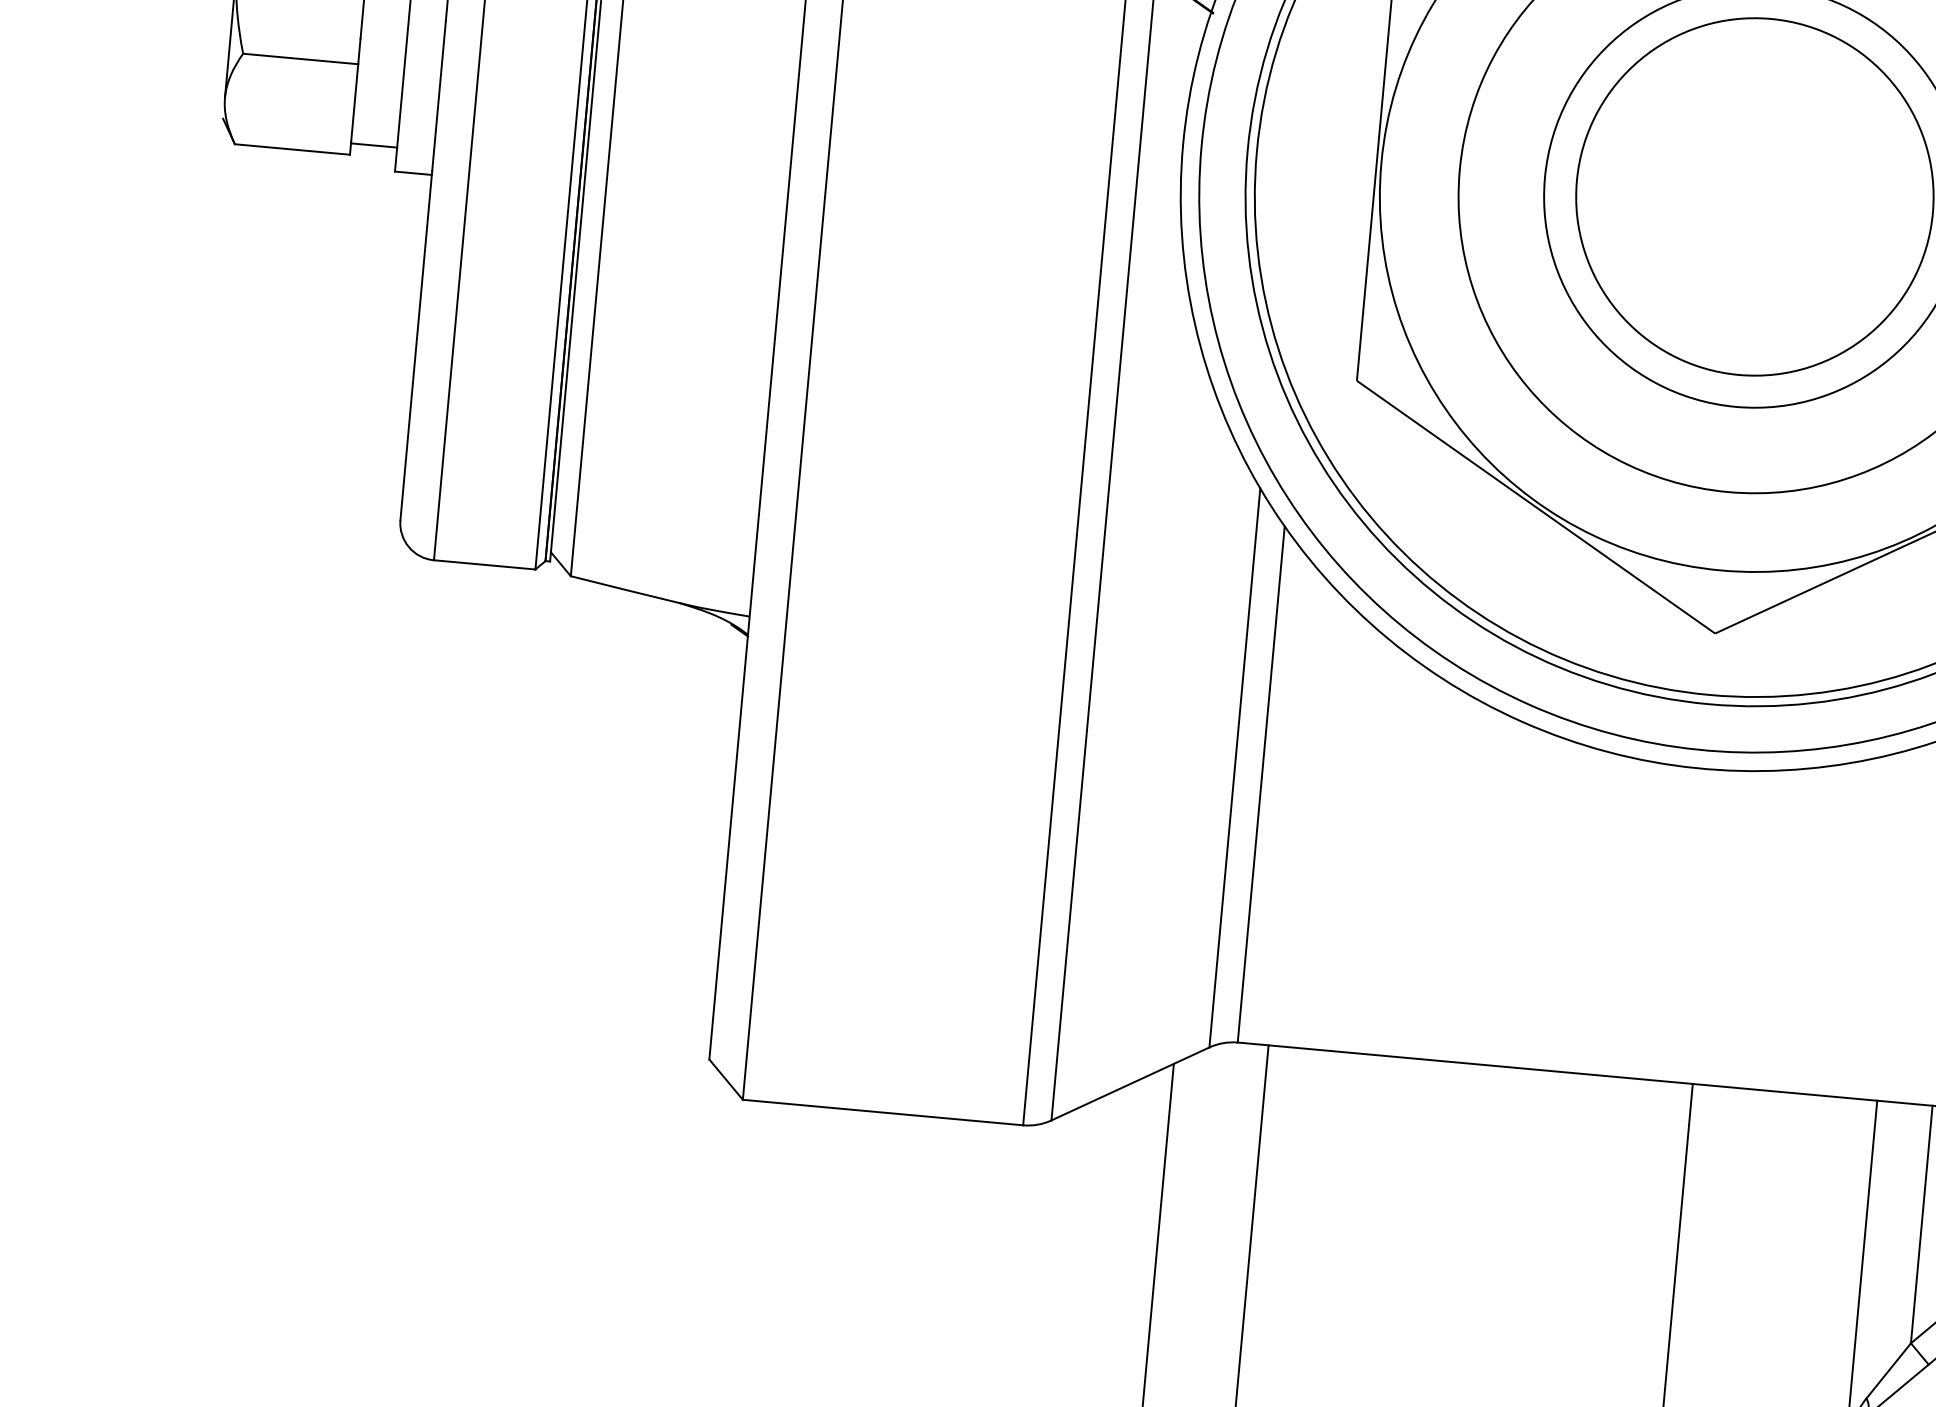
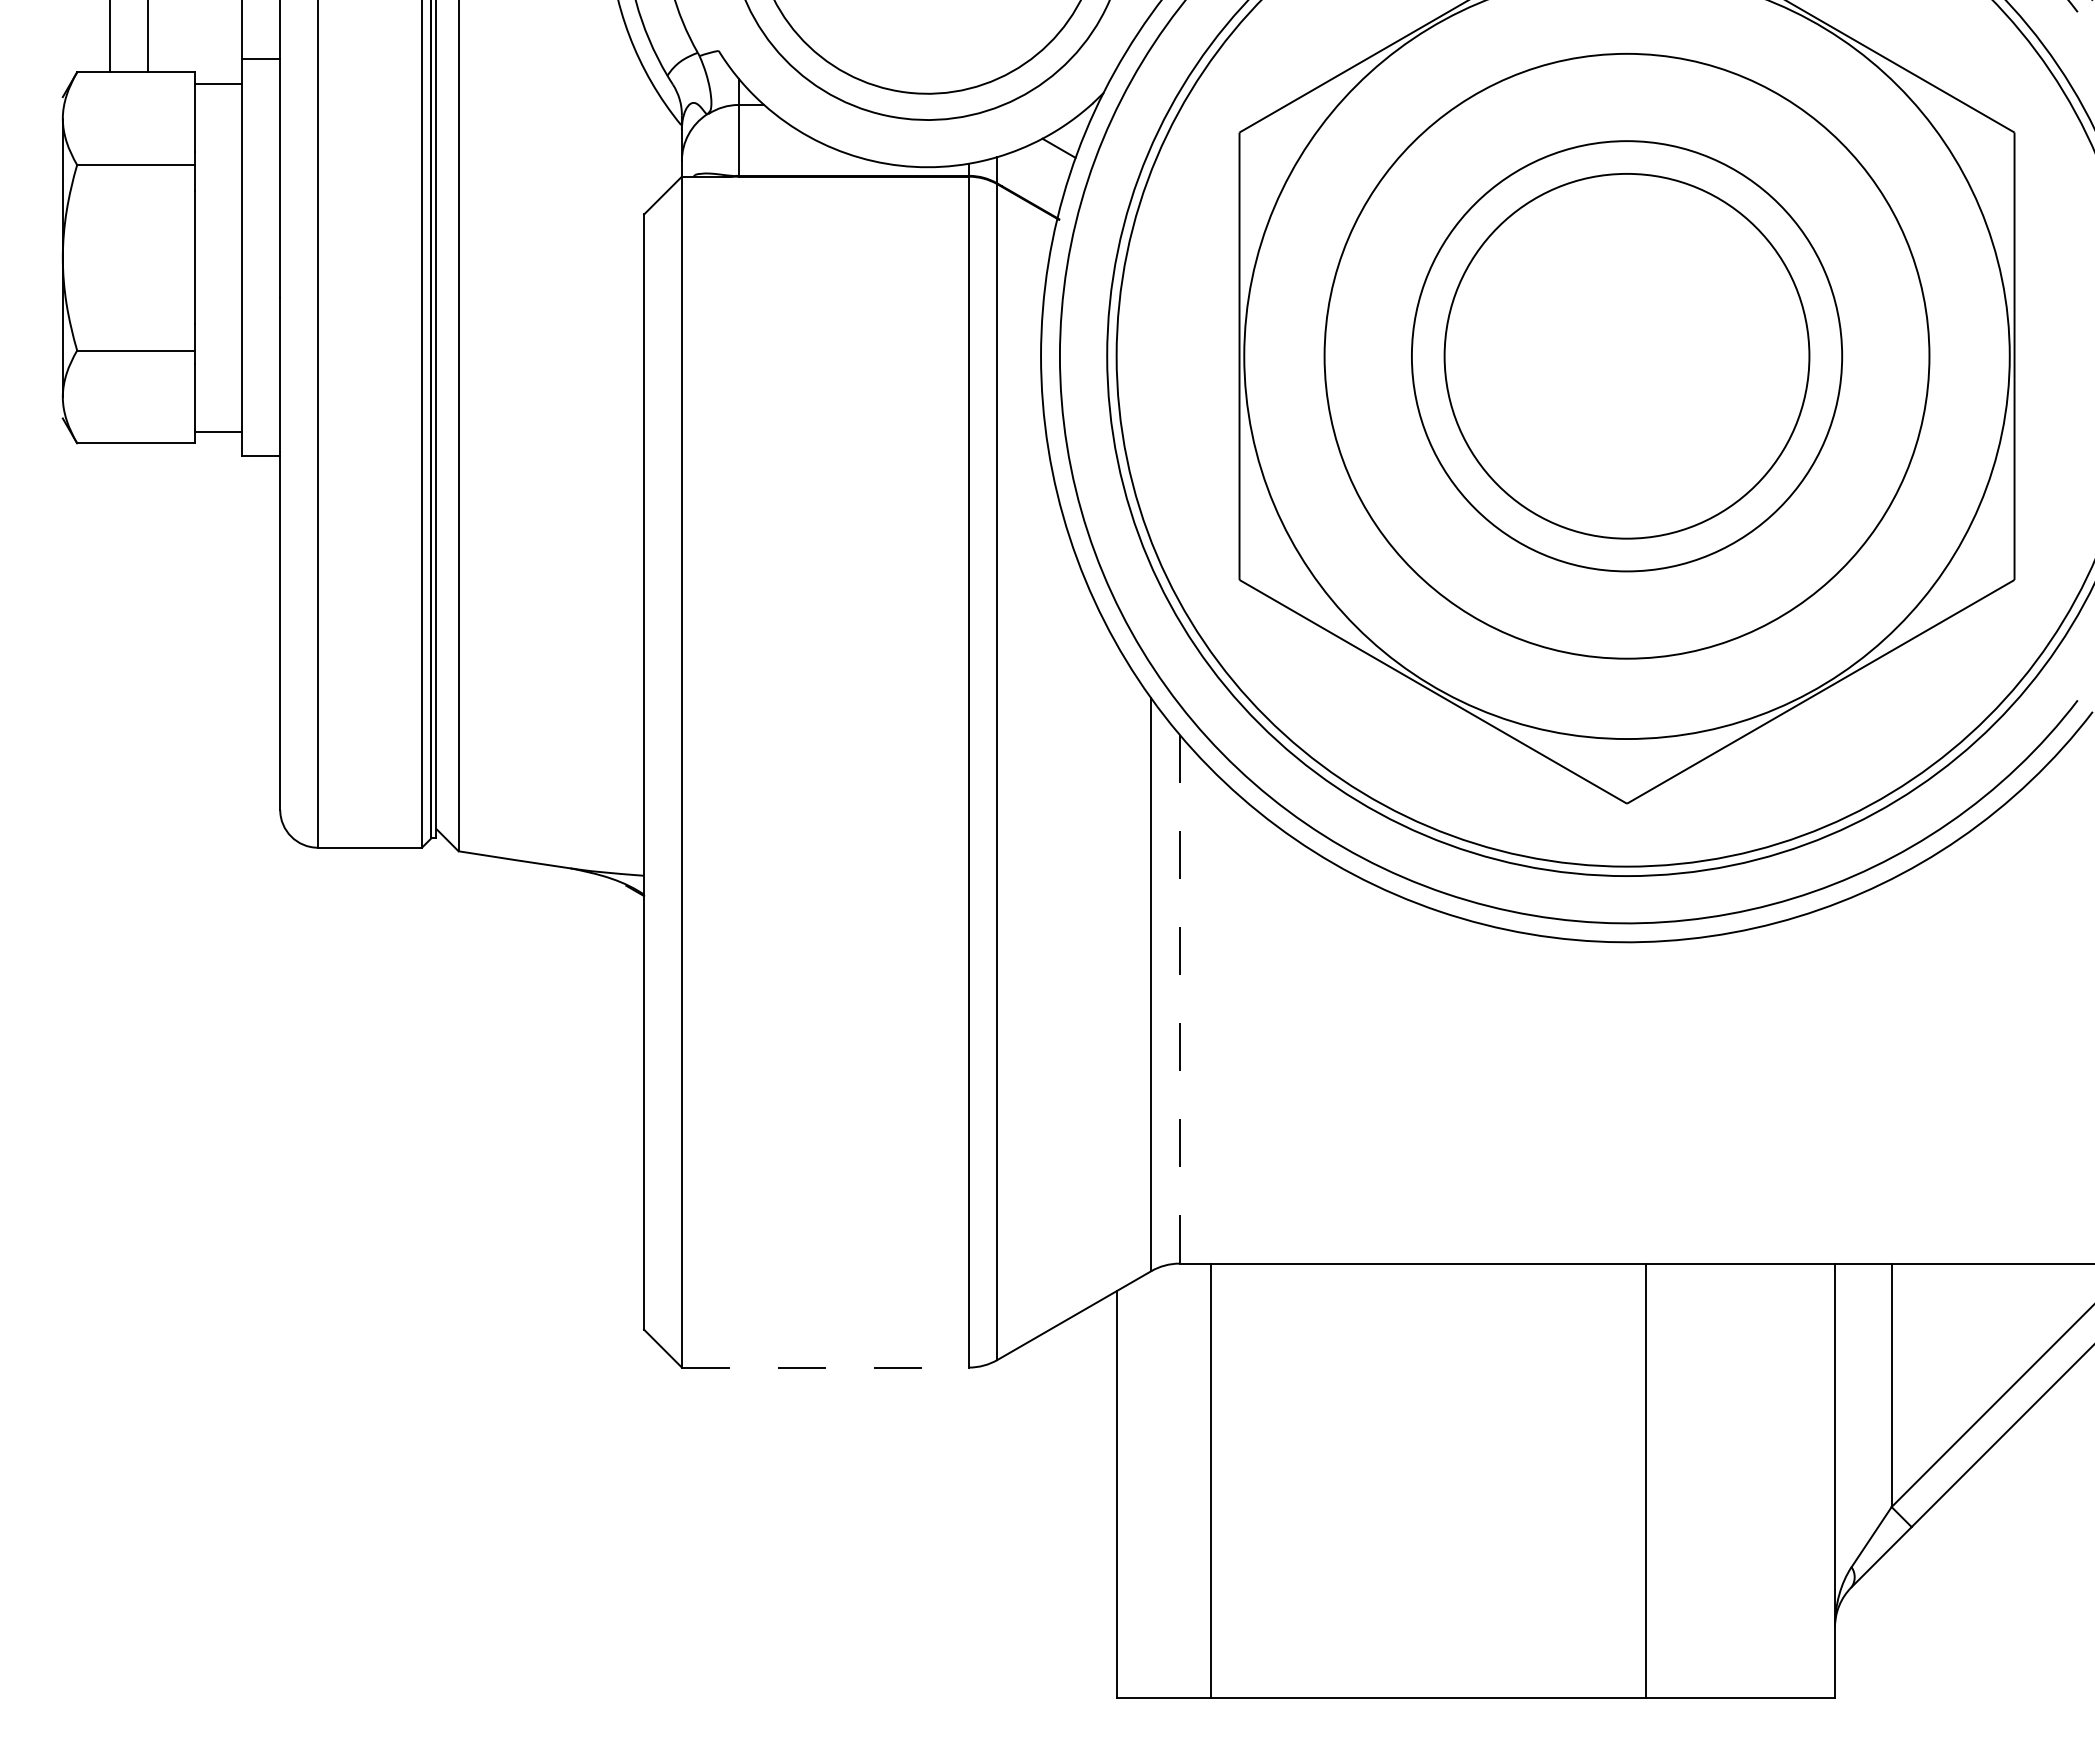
line: (1261, 784) -> (1179, 999), solid -> dashed
line: (883, 1112) -> (825, 1367), solid -> dashed

